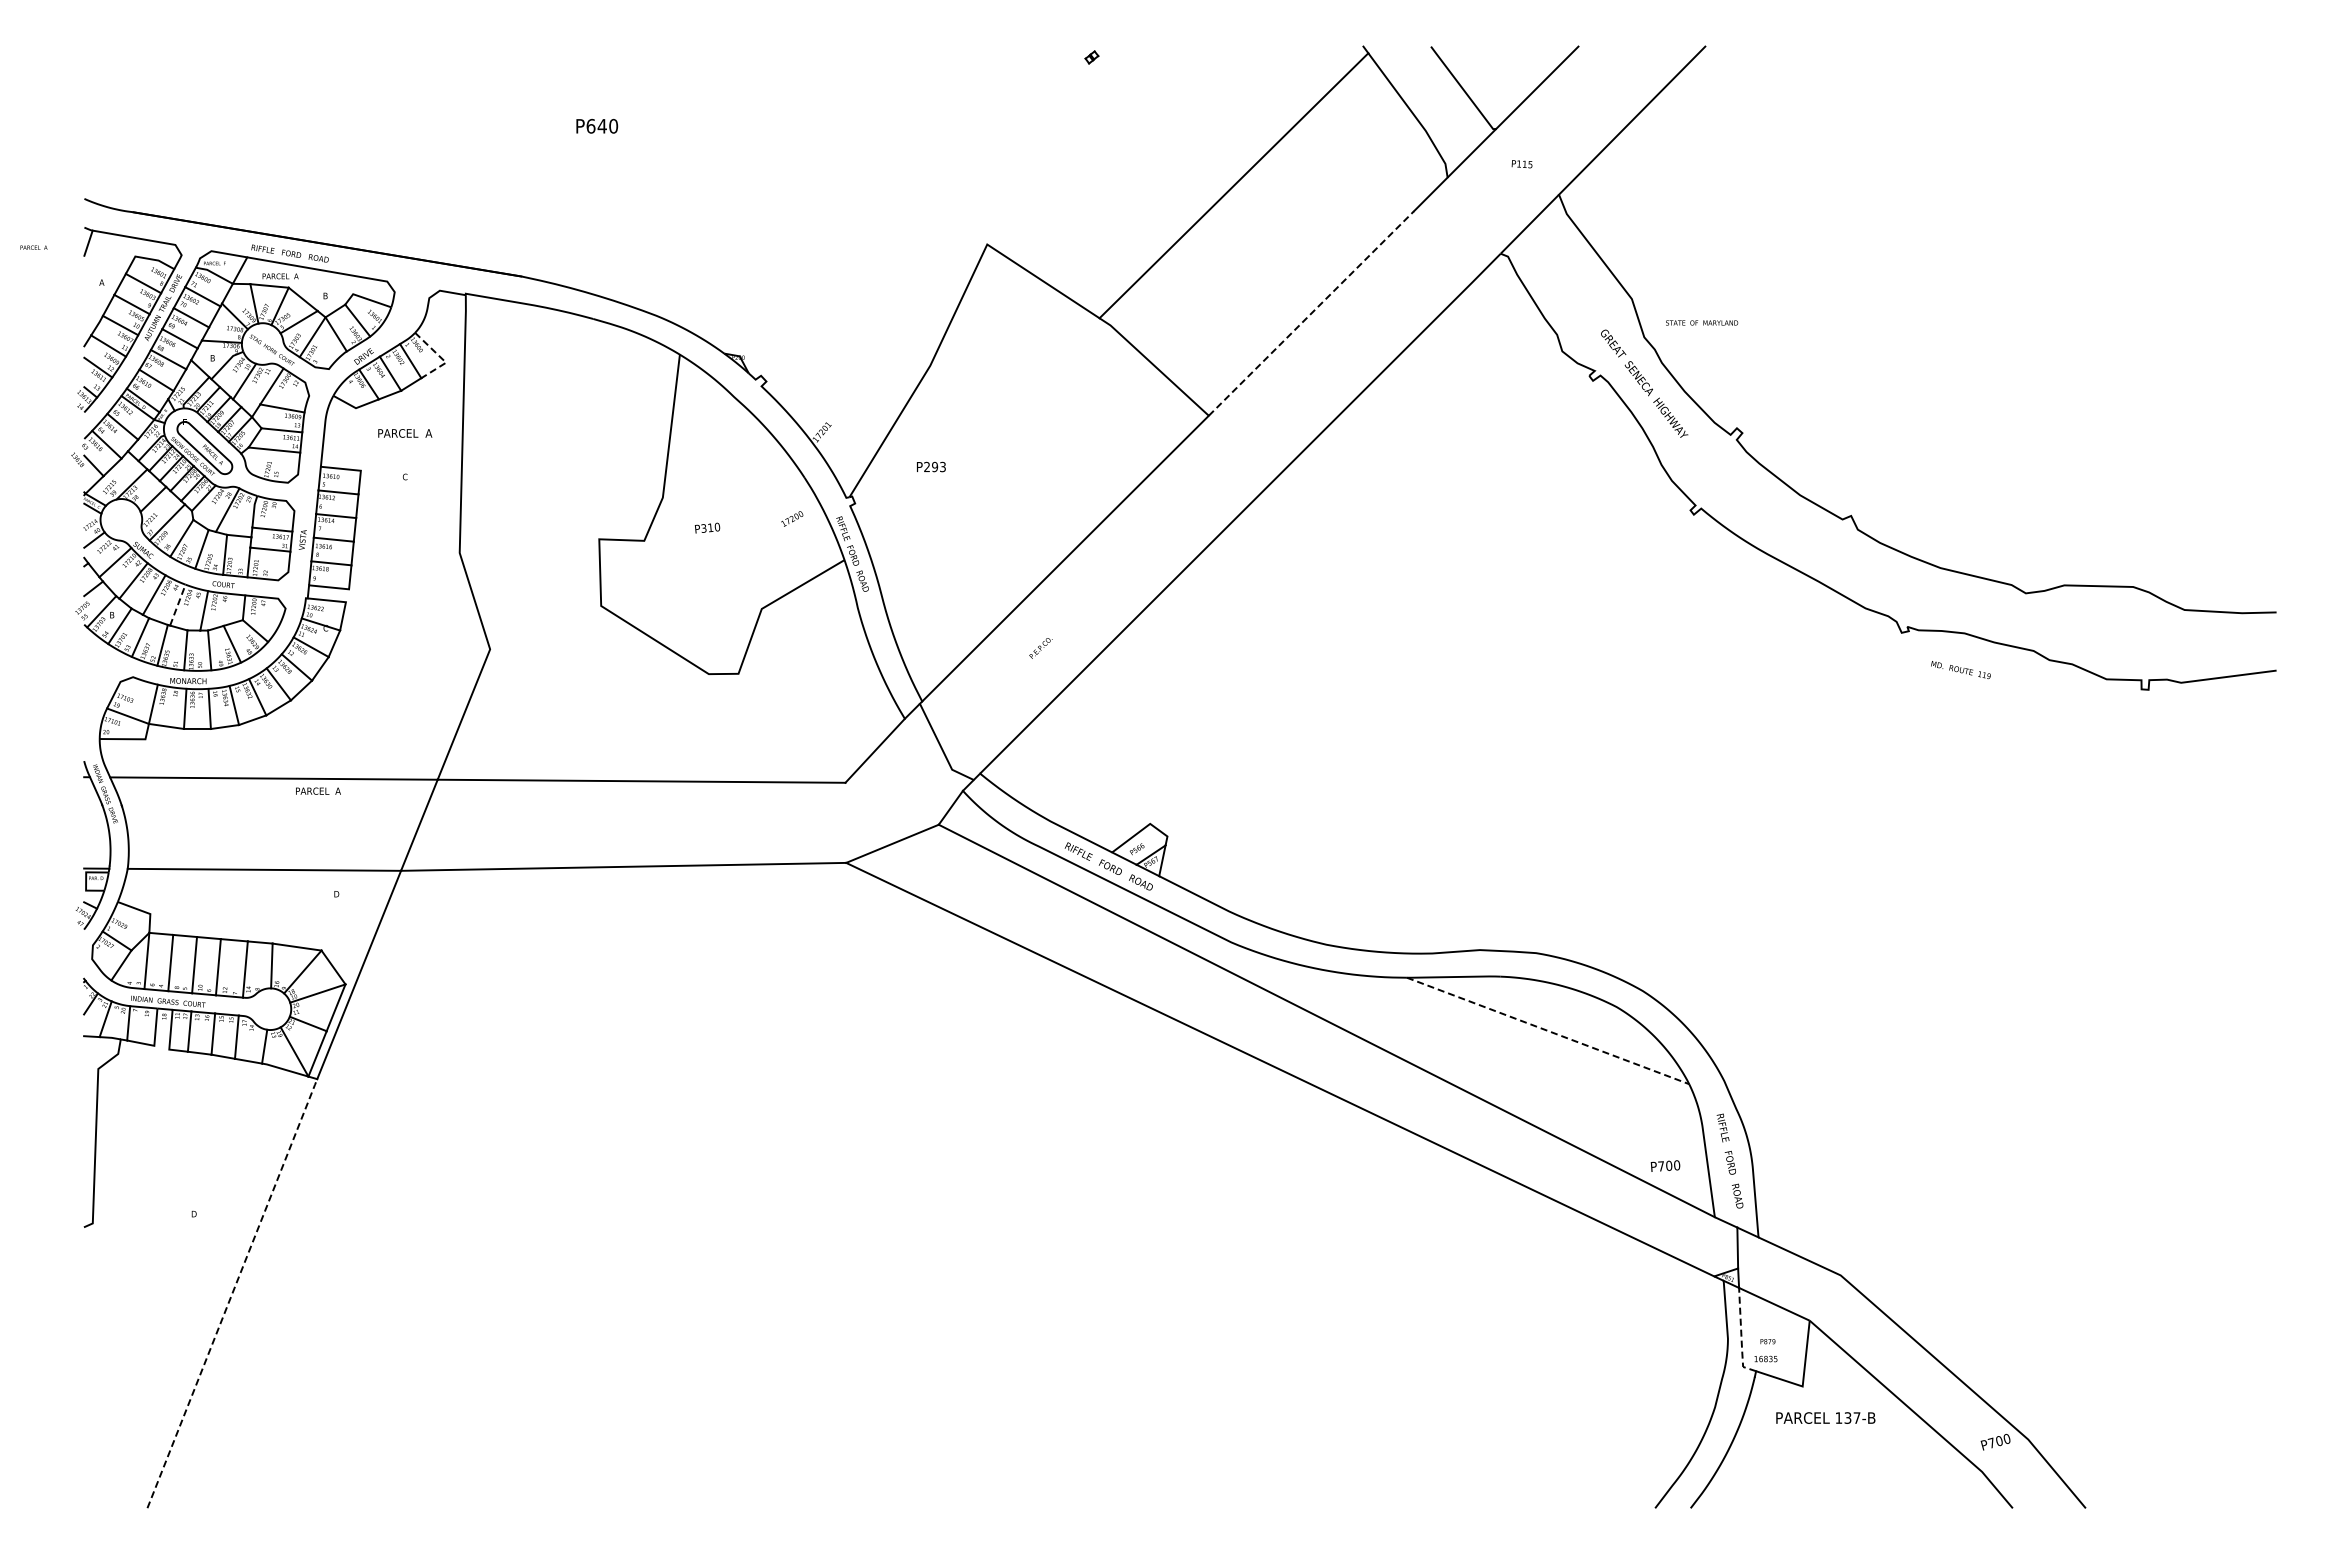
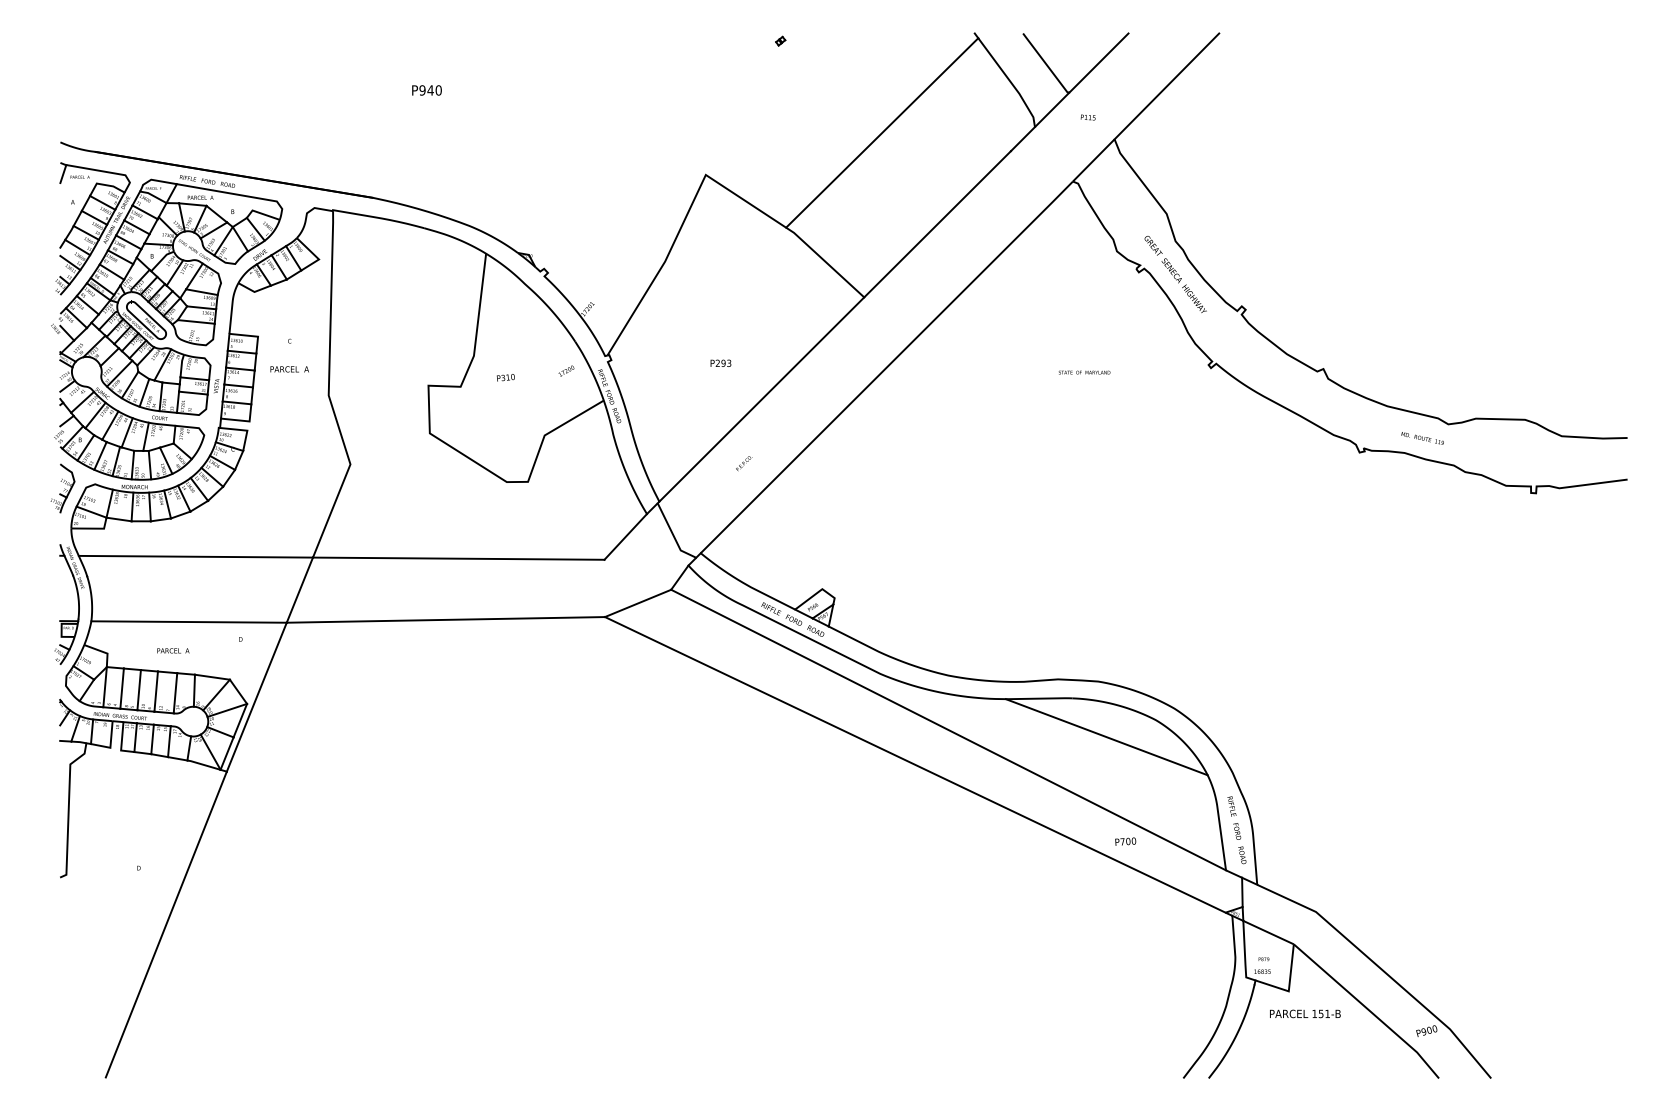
text: (590, 125) -> (422, 89), P640 -> P940
text: (33, 247) -> (79, 177), moved
line: (1311, 313) -> (937, 224), dashed -> solid
text: (1702, 322) -> (1084, 372), moved
line: (441, 358) -> (315, 256), dashed -> solid
text: (405, 433) -> (289, 369), moved
text: (931, 466) -> (721, 362), moved
line: (177, 605) -> (126, 433), dashed -> solid
text: (1960, 669) -> (1422, 438), moved
part: (87, 682) -> (62, 488), added
text: (318, 790) -> (173, 650), moved
line: (1548, 1030) -> (1107, 736), dashed -> solid
text: (1665, 1165) -> (1125, 841), moved
line: (232, 1292) -> (166, 924), dashed -> solid
line: (1741, 1335) -> (1245, 954), dashed -> solid
text: (1852, 1417) -> (1324, 1013), 137-B -> 151-B
text: (1990, 1442) -> (1423, 1031), P700 -> P900

